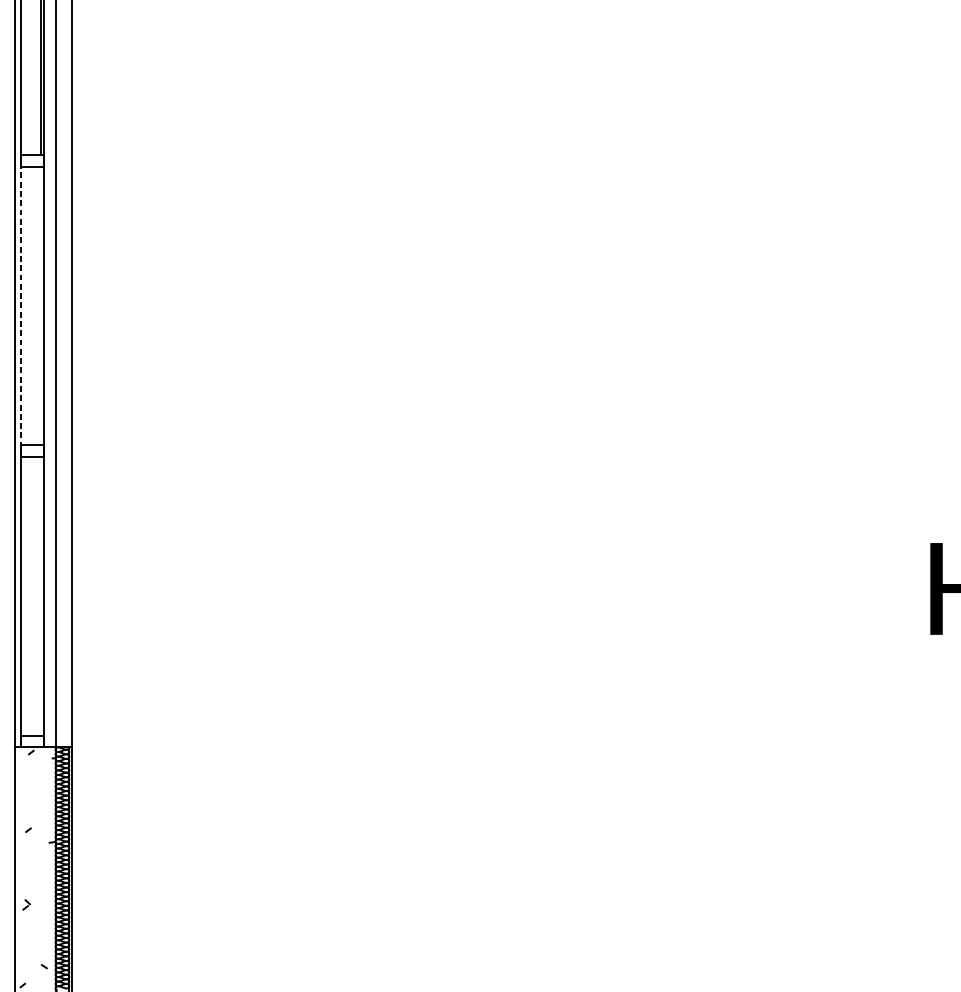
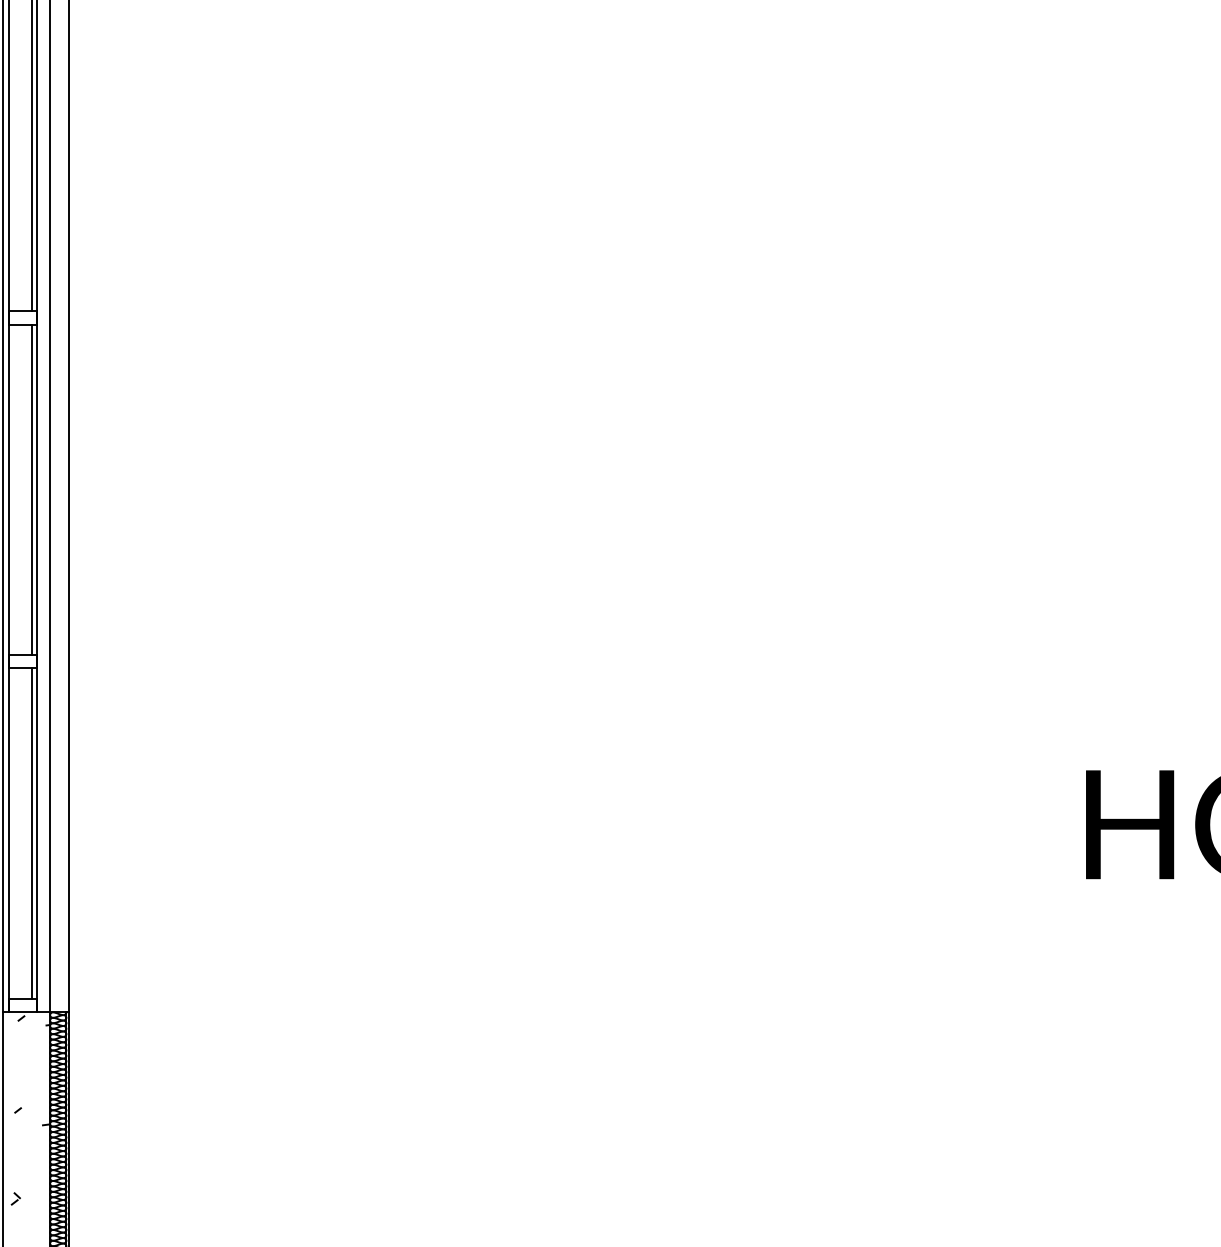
line: (21, 305) -> (9, 489), dashed -> solid
line: (40, 305) -> (32, 489), added
line: (40, 596) -> (32, 833), added

